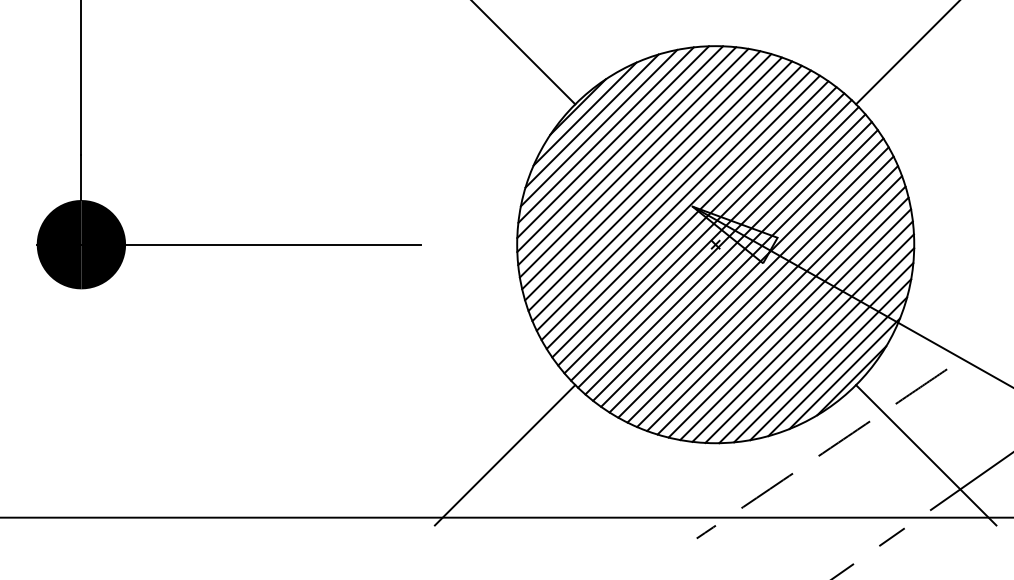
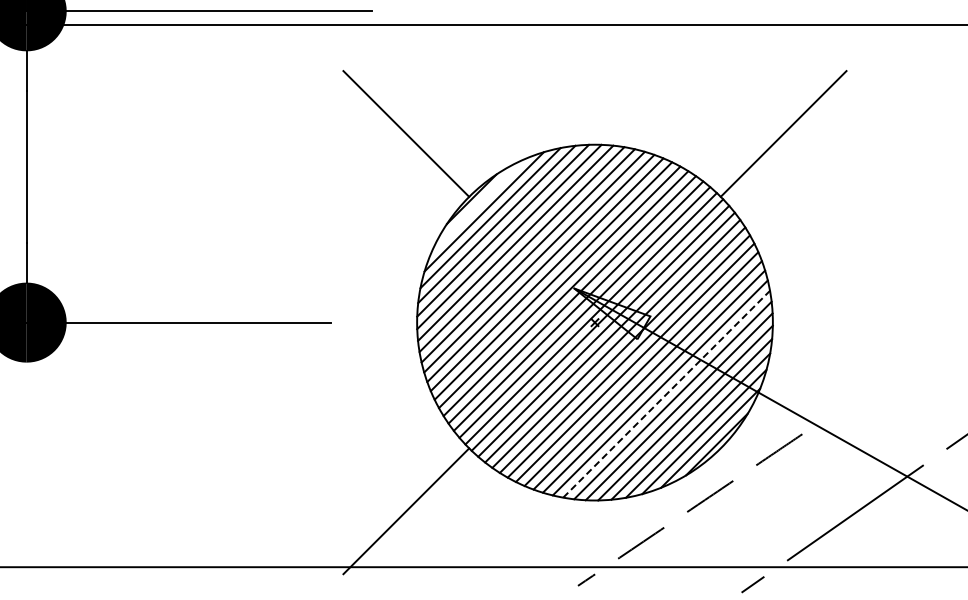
line: (584, 113) -> (477, 205), removed
line: (795, 323) -> (666, 393), solid -> dashed
line: (926, 455) -> (783, 511), removed

